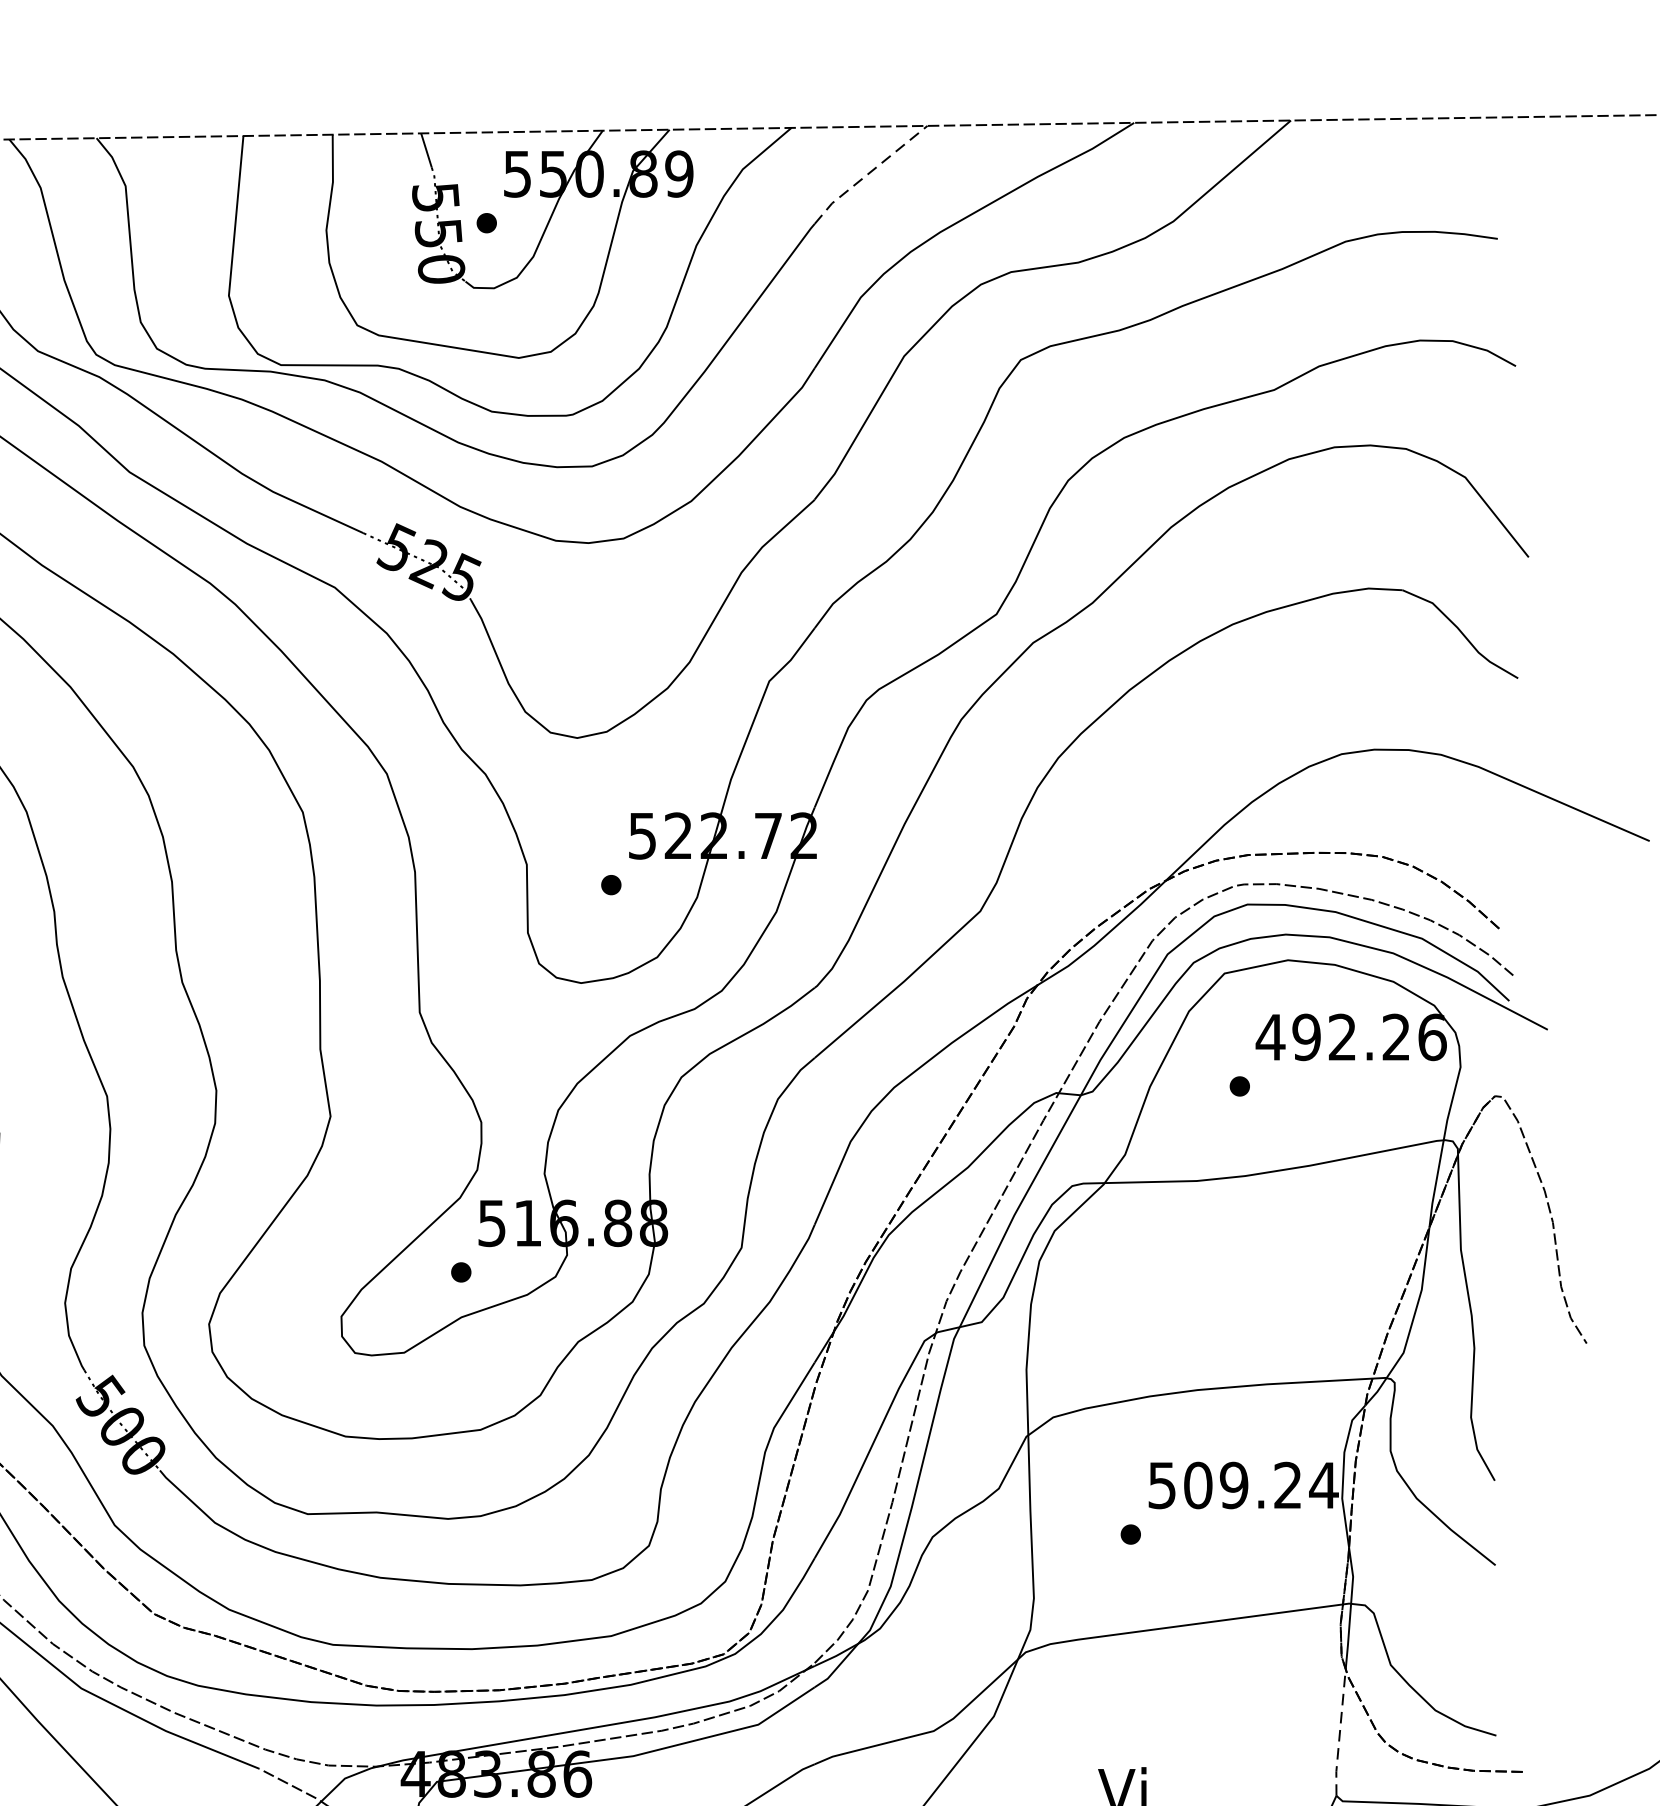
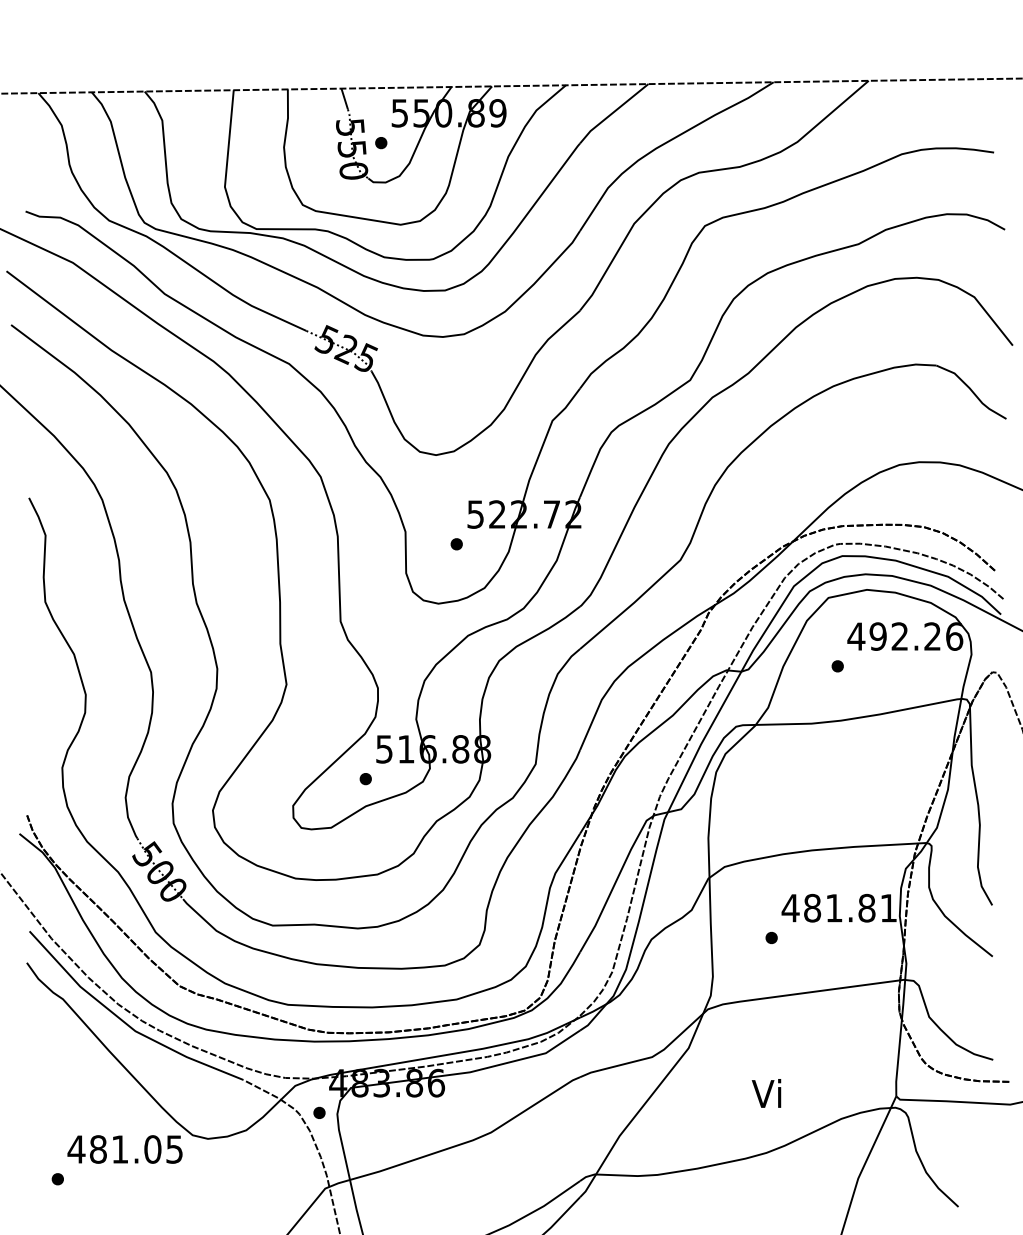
line: (868, 172) -> (612, 112), dashed -> solid
text: (1242, 1484) -> (839, 907), 509.24 -> 481.81
line: (1340, 1733) -> (898, 1058), dashed -> solid

